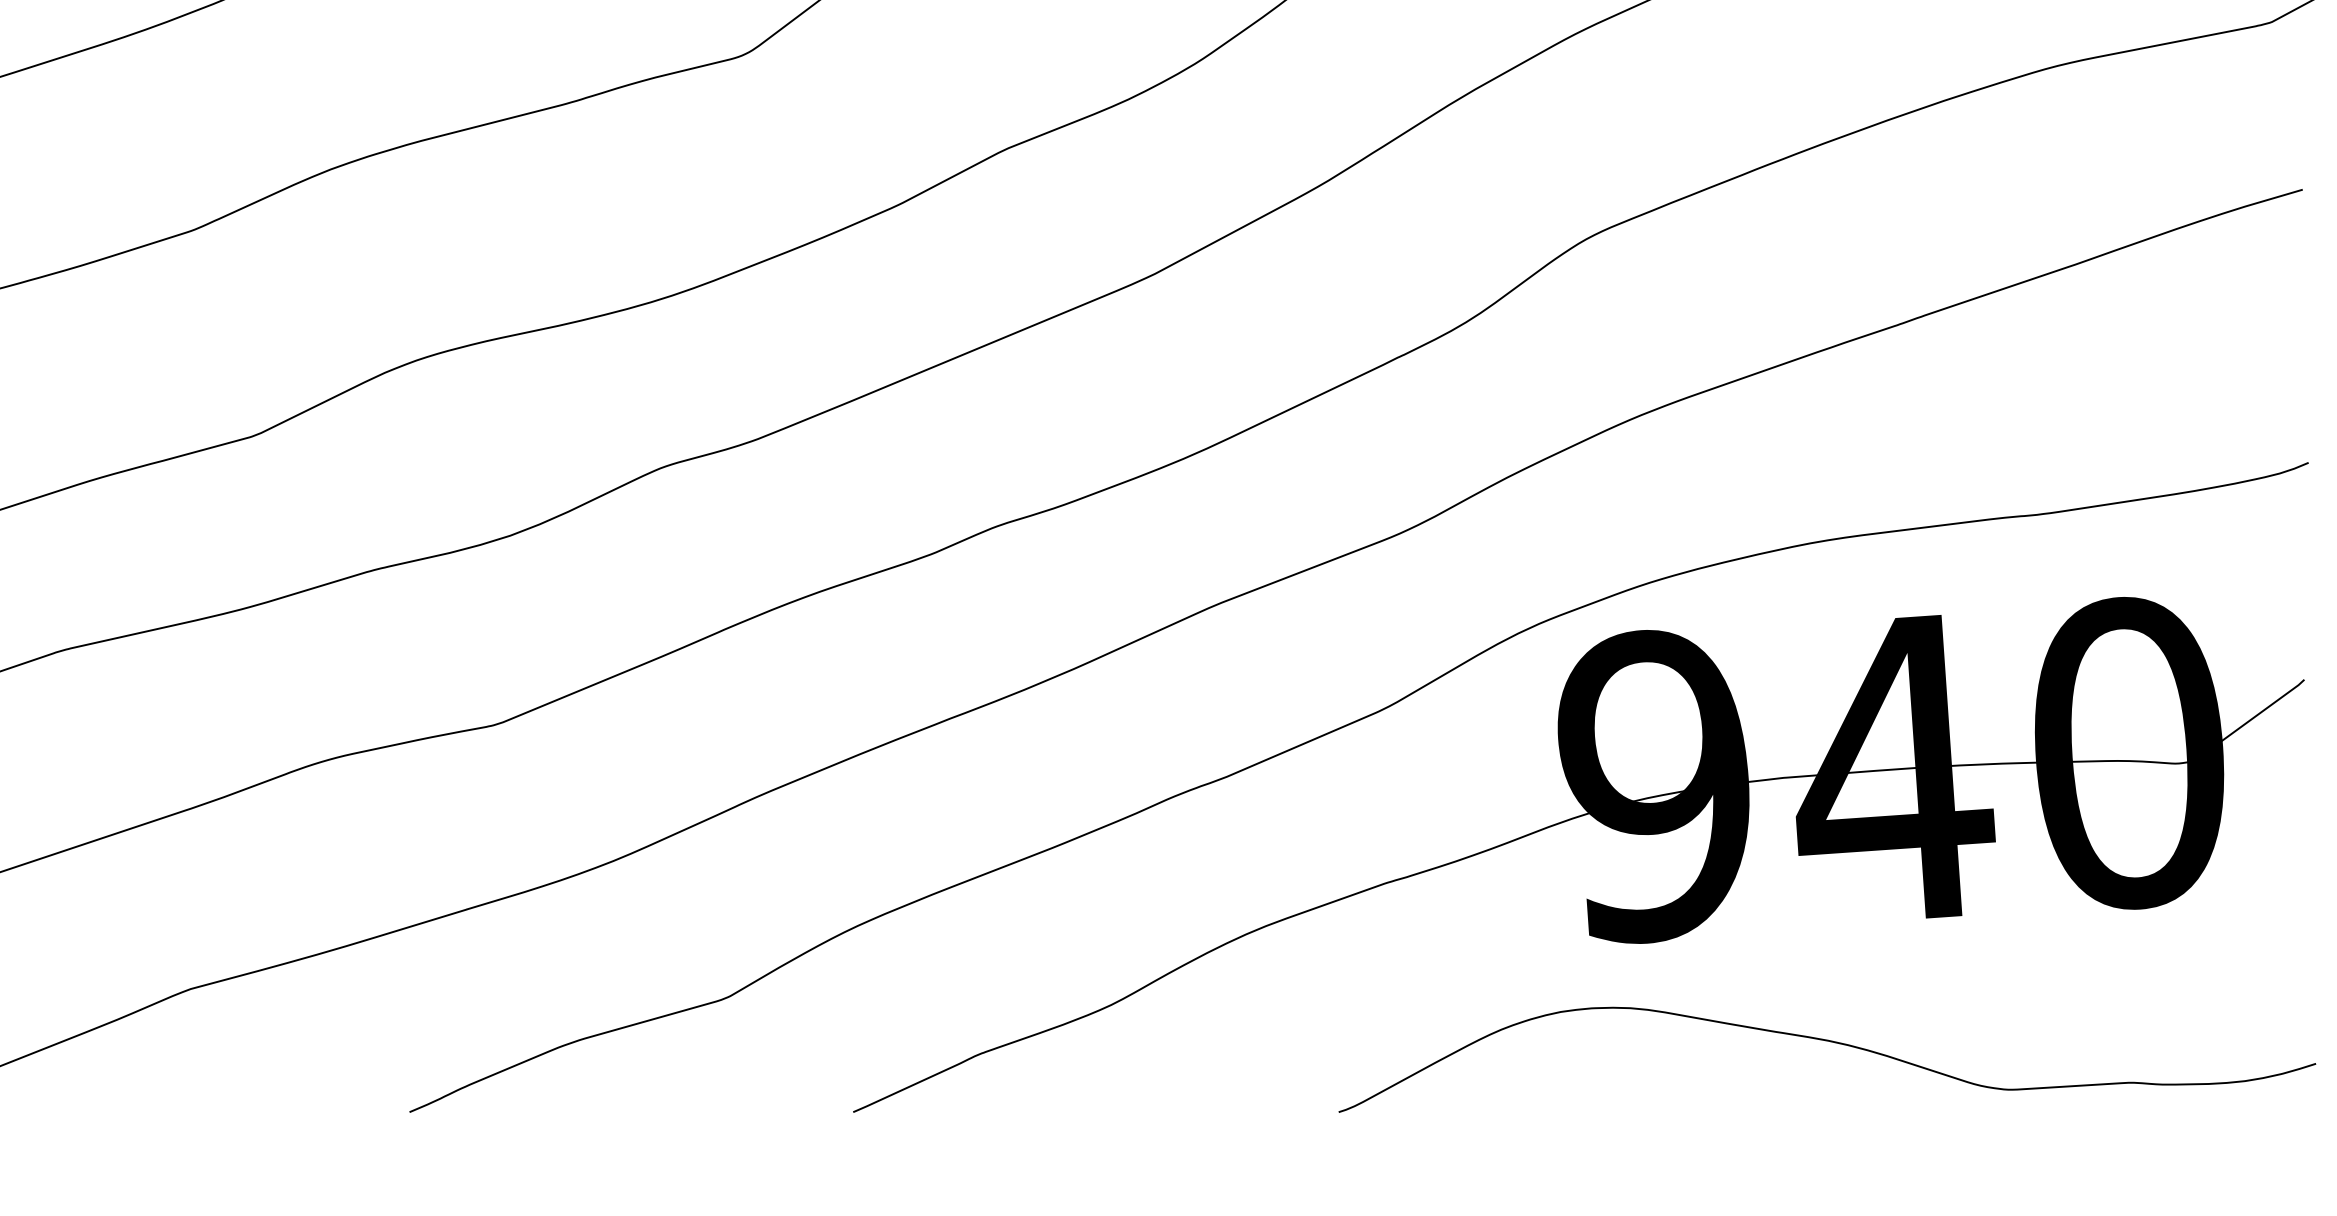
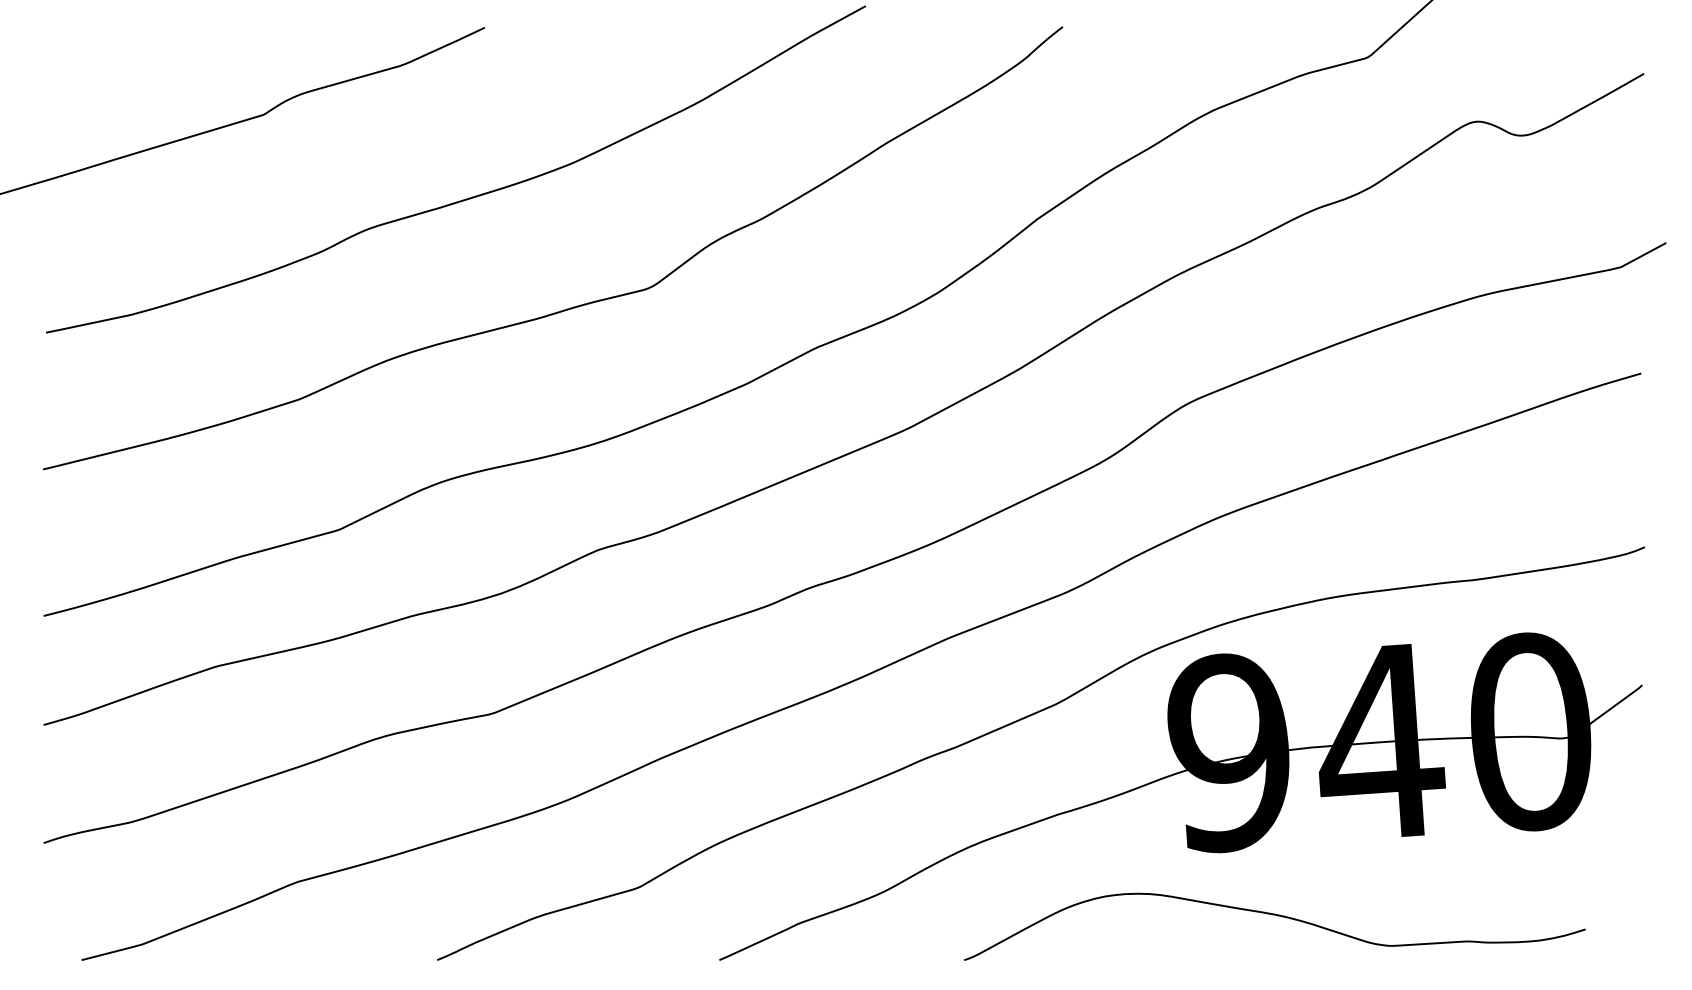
curve: (1831, 1043) -> (1277, 916), moved

